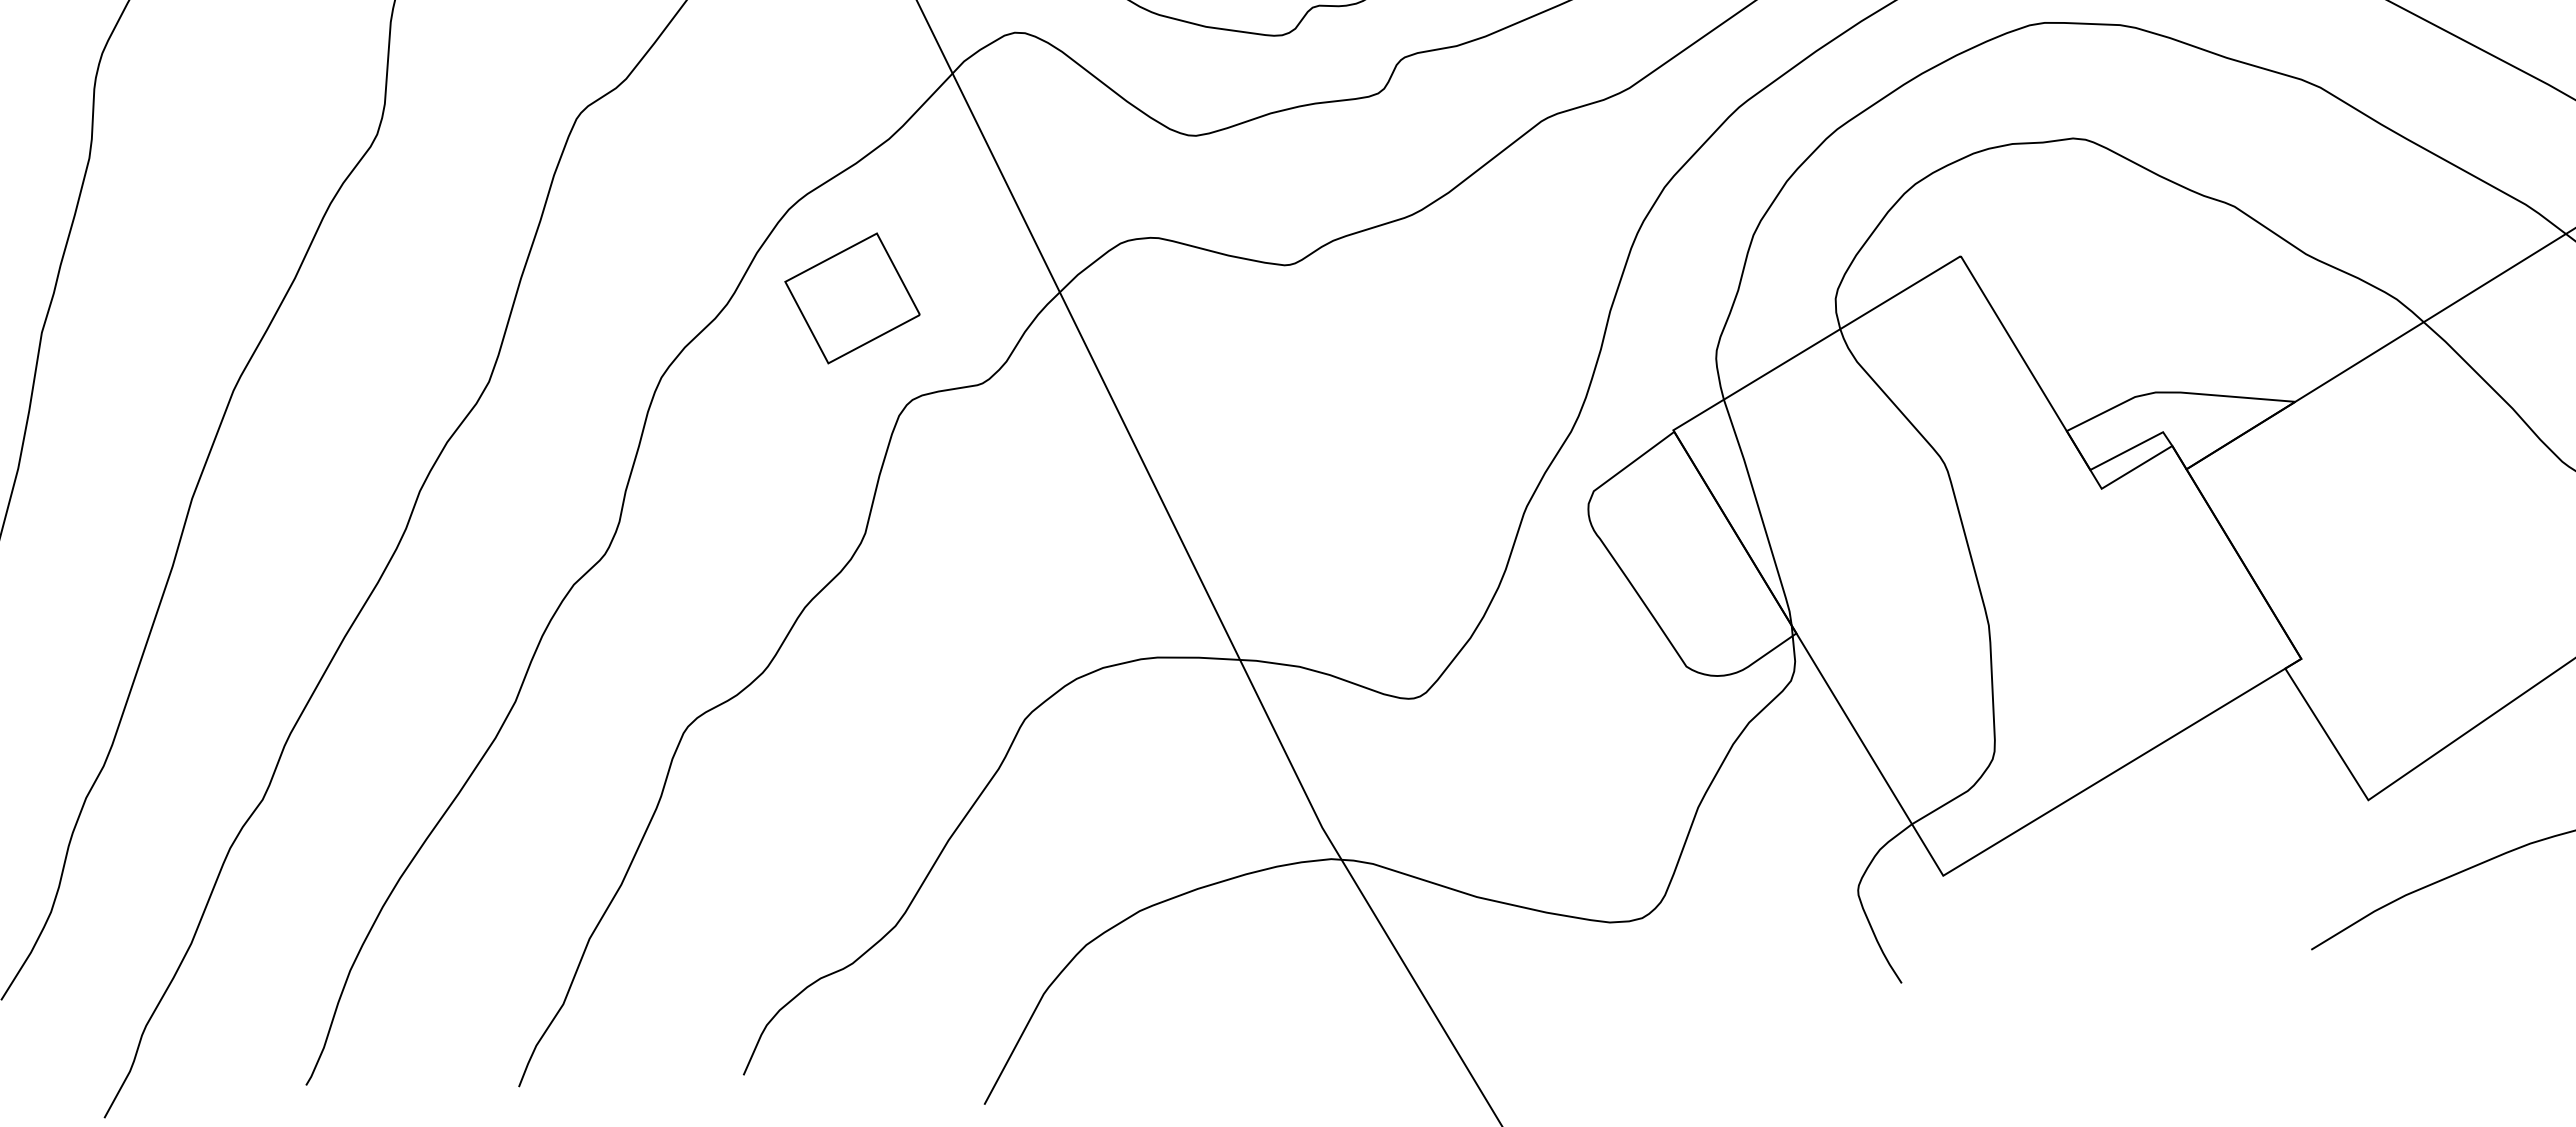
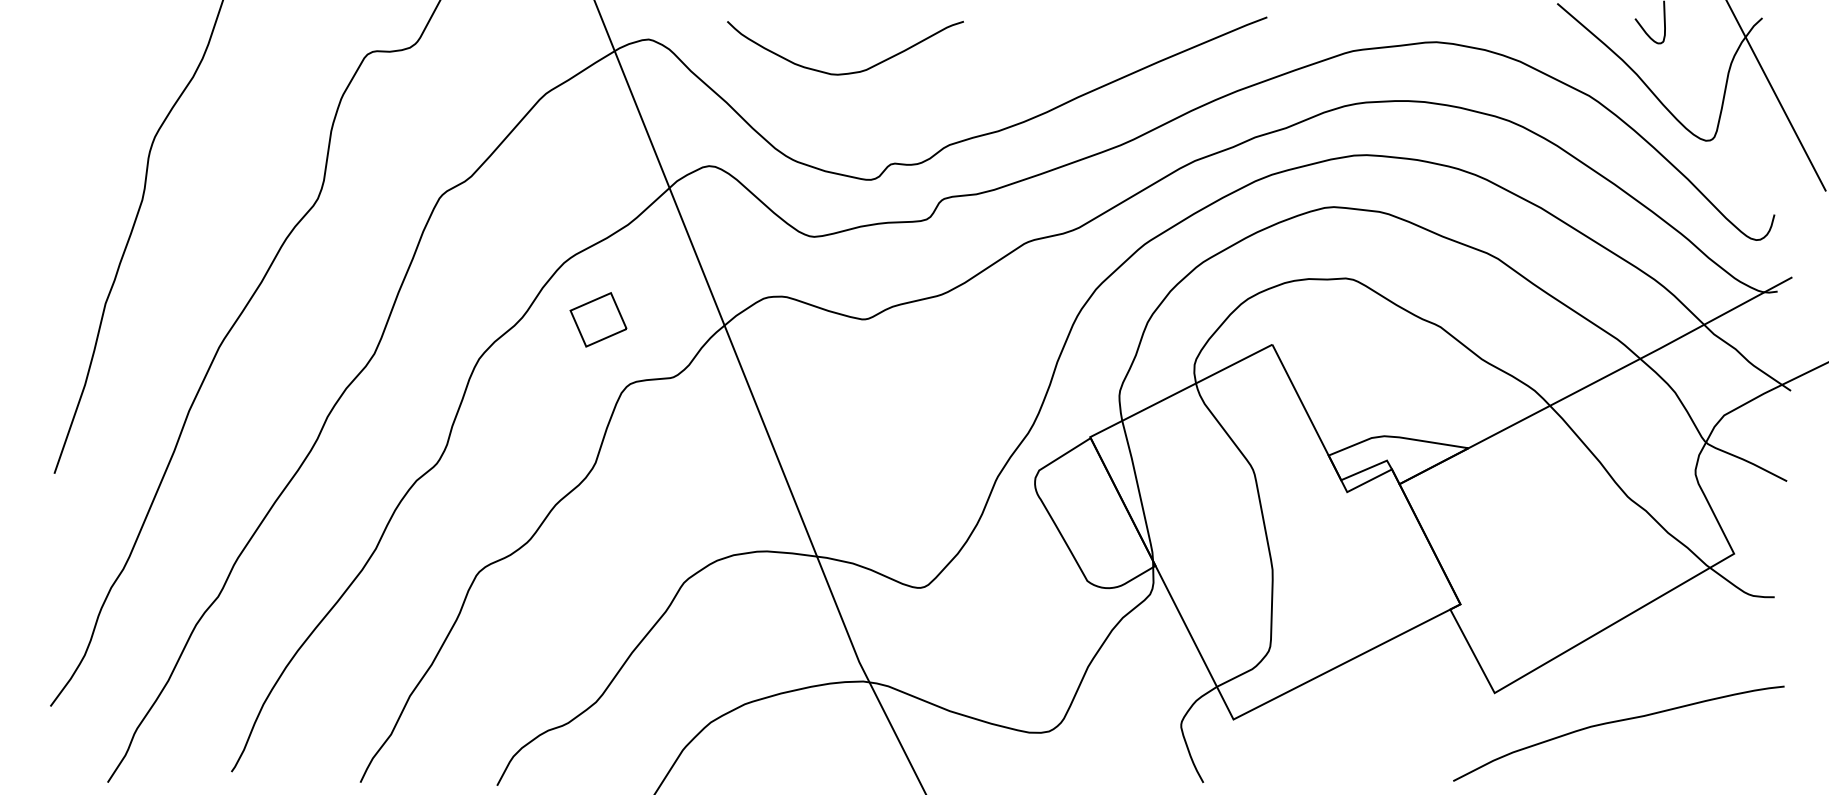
part: (852, 297) -> (598, 319), size x0.7

